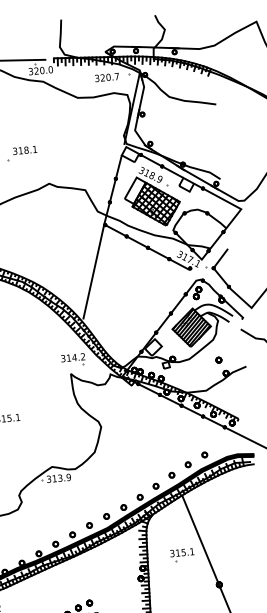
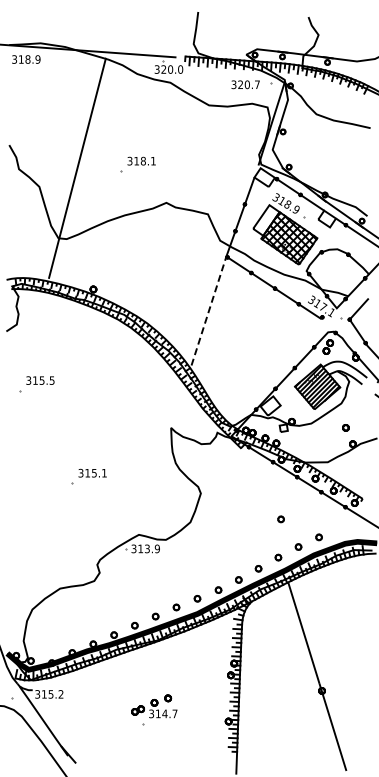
line: (94, 271) -> (209, 310), solid -> dashed
part: (73, 359) -> (175, 411), removed
part: (170, 442) -> (280, 519), added
part: (182, 555) -> (282, 652), removed

